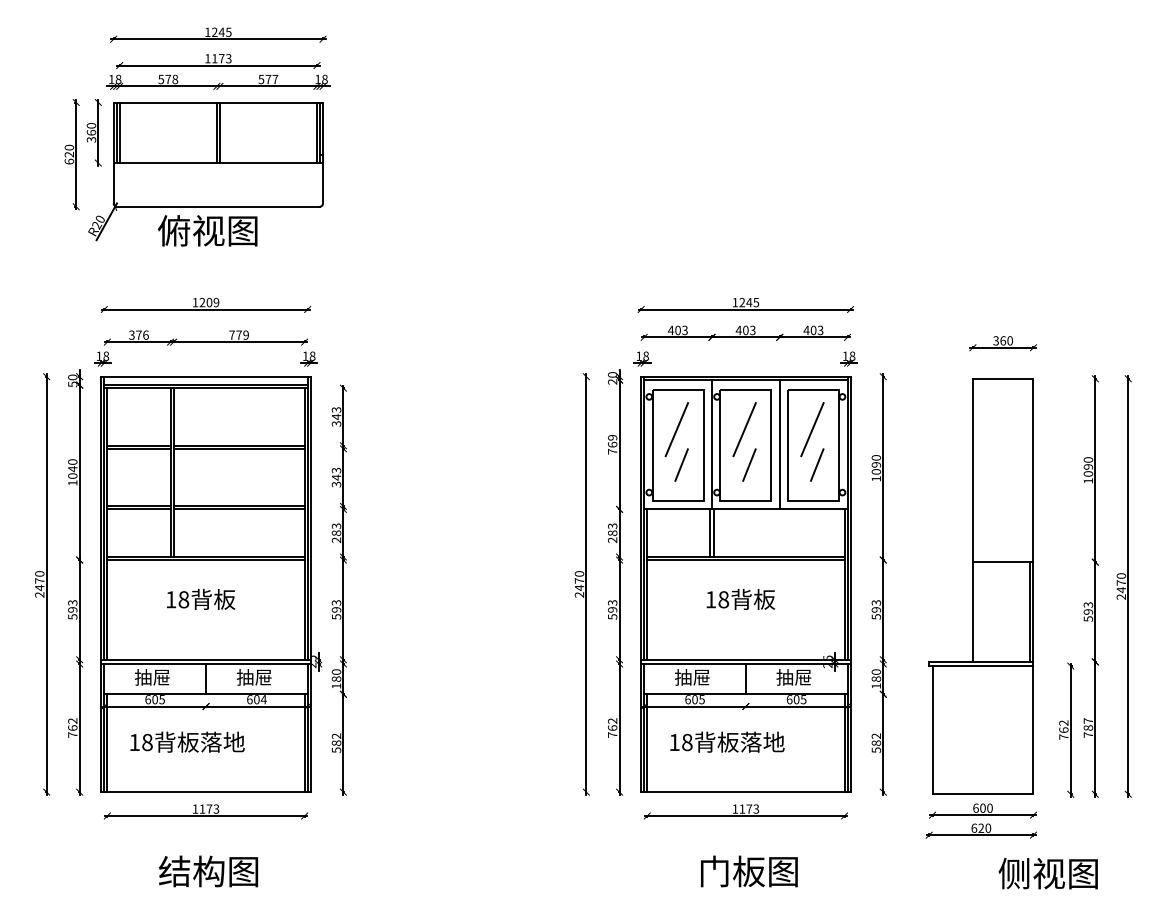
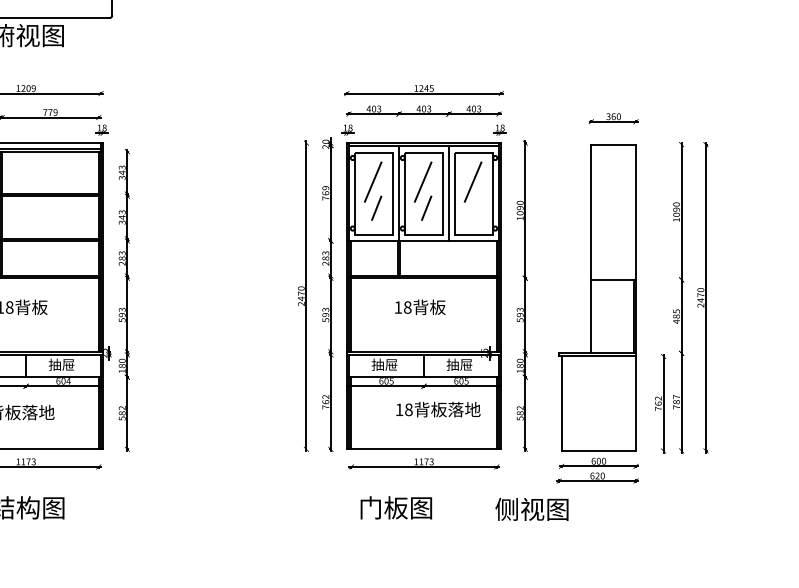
line: (816, 464) -> (476, 207), removed
text: (1088, 612) -> (676, 316), 593 -> 485
text: (727, 741) -> (438, 409), moved
text: (749, 871) -> (396, 507), moved
text: (1047, 873) -> (531, 509), moved

